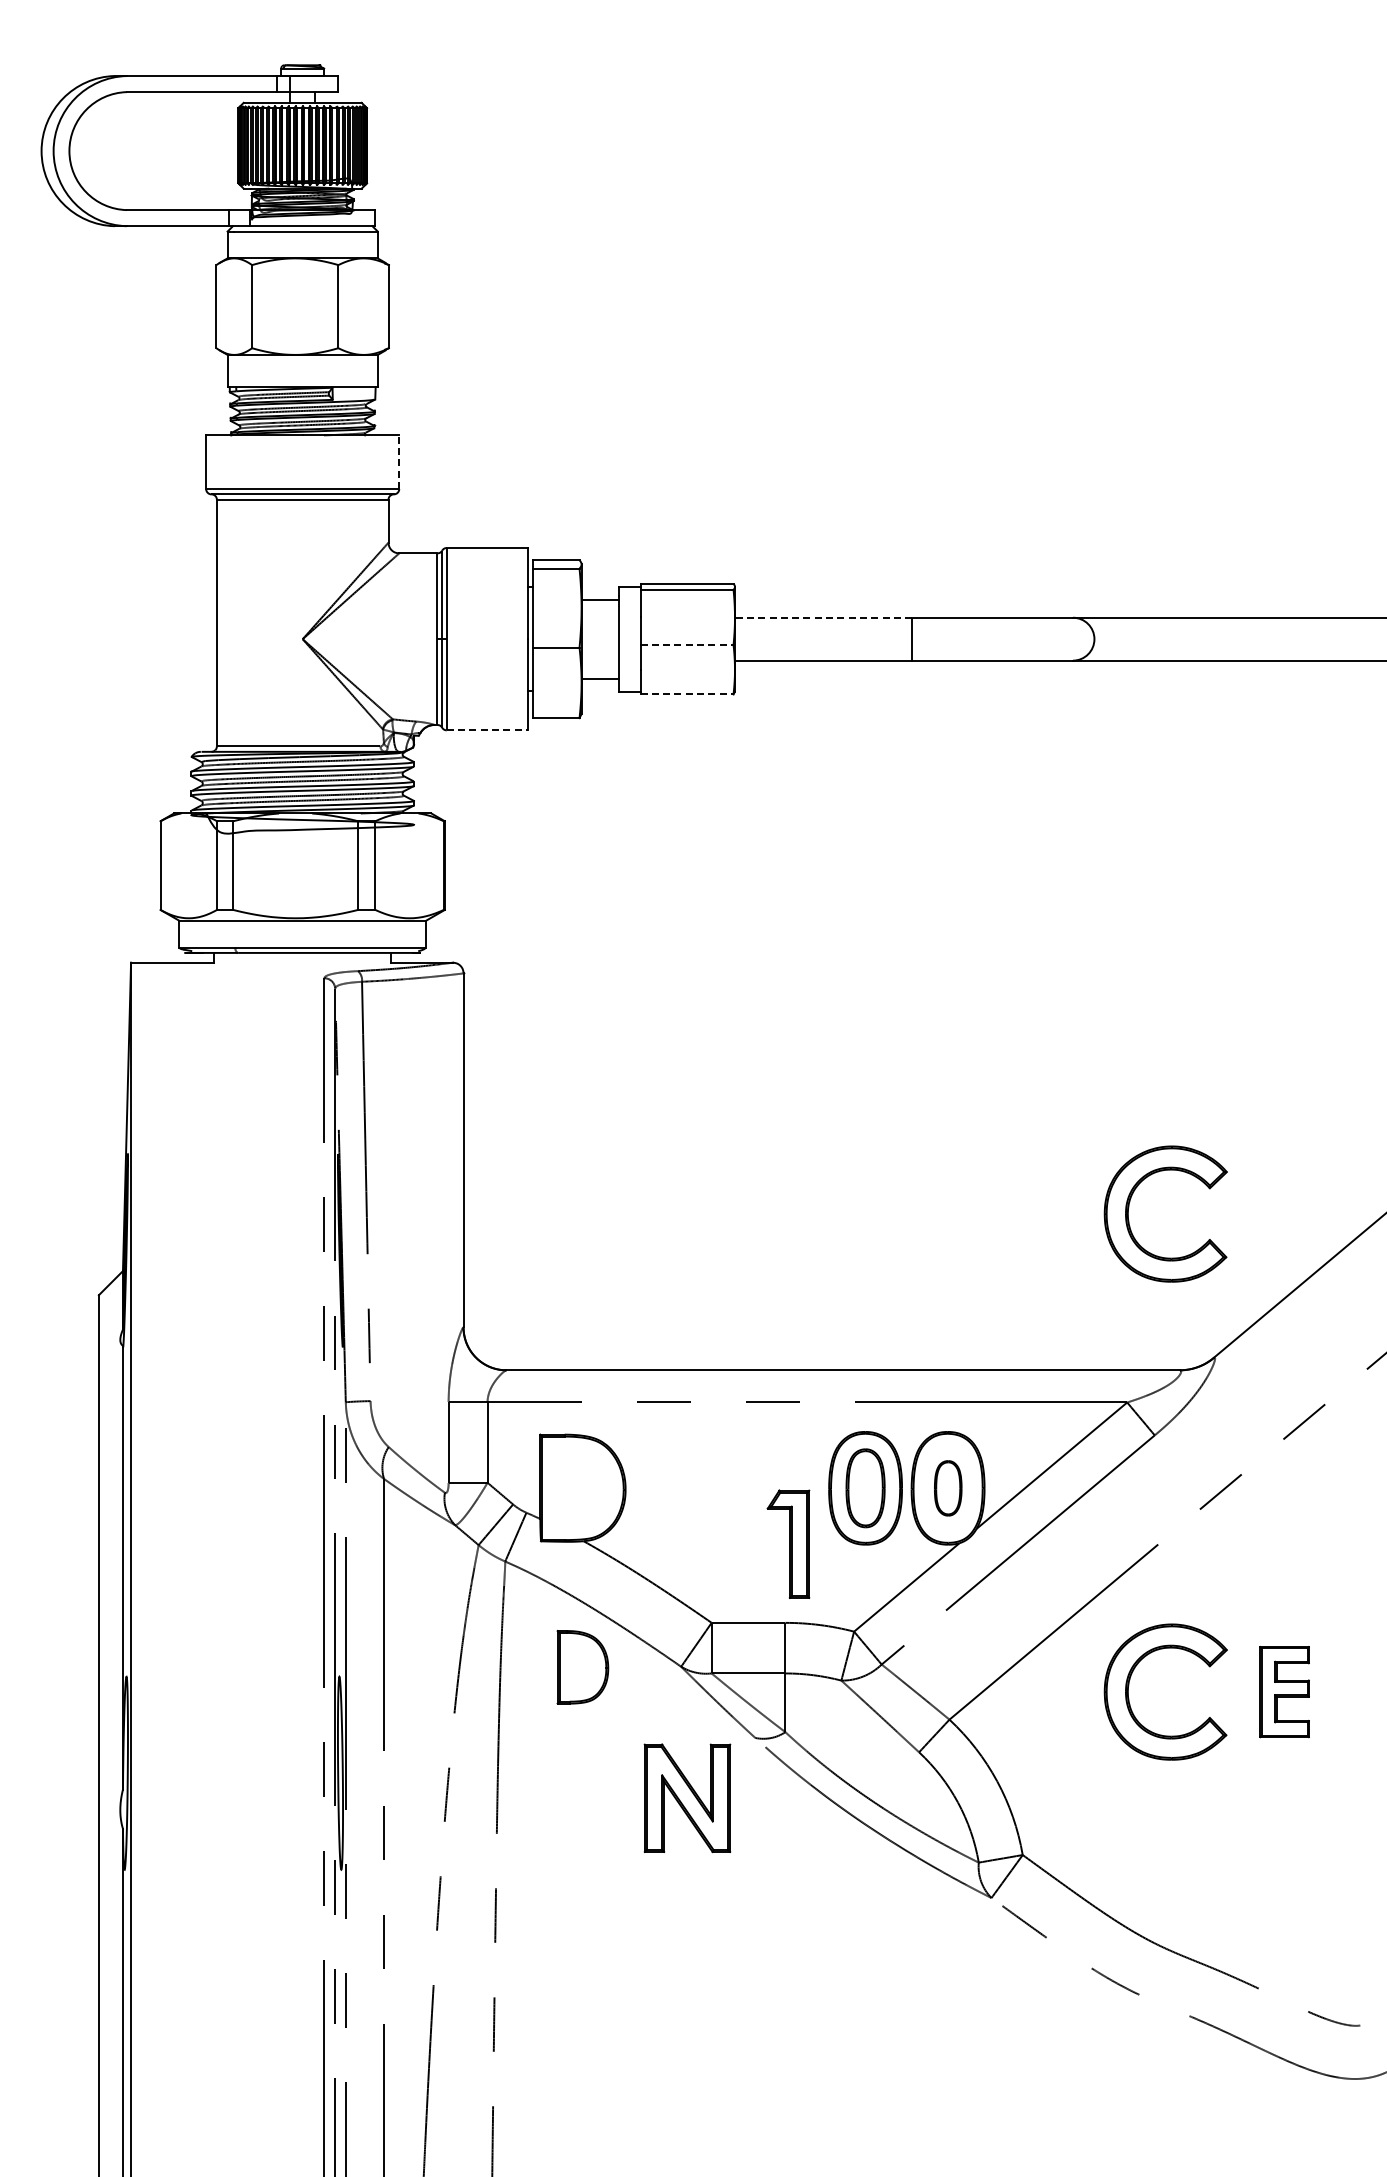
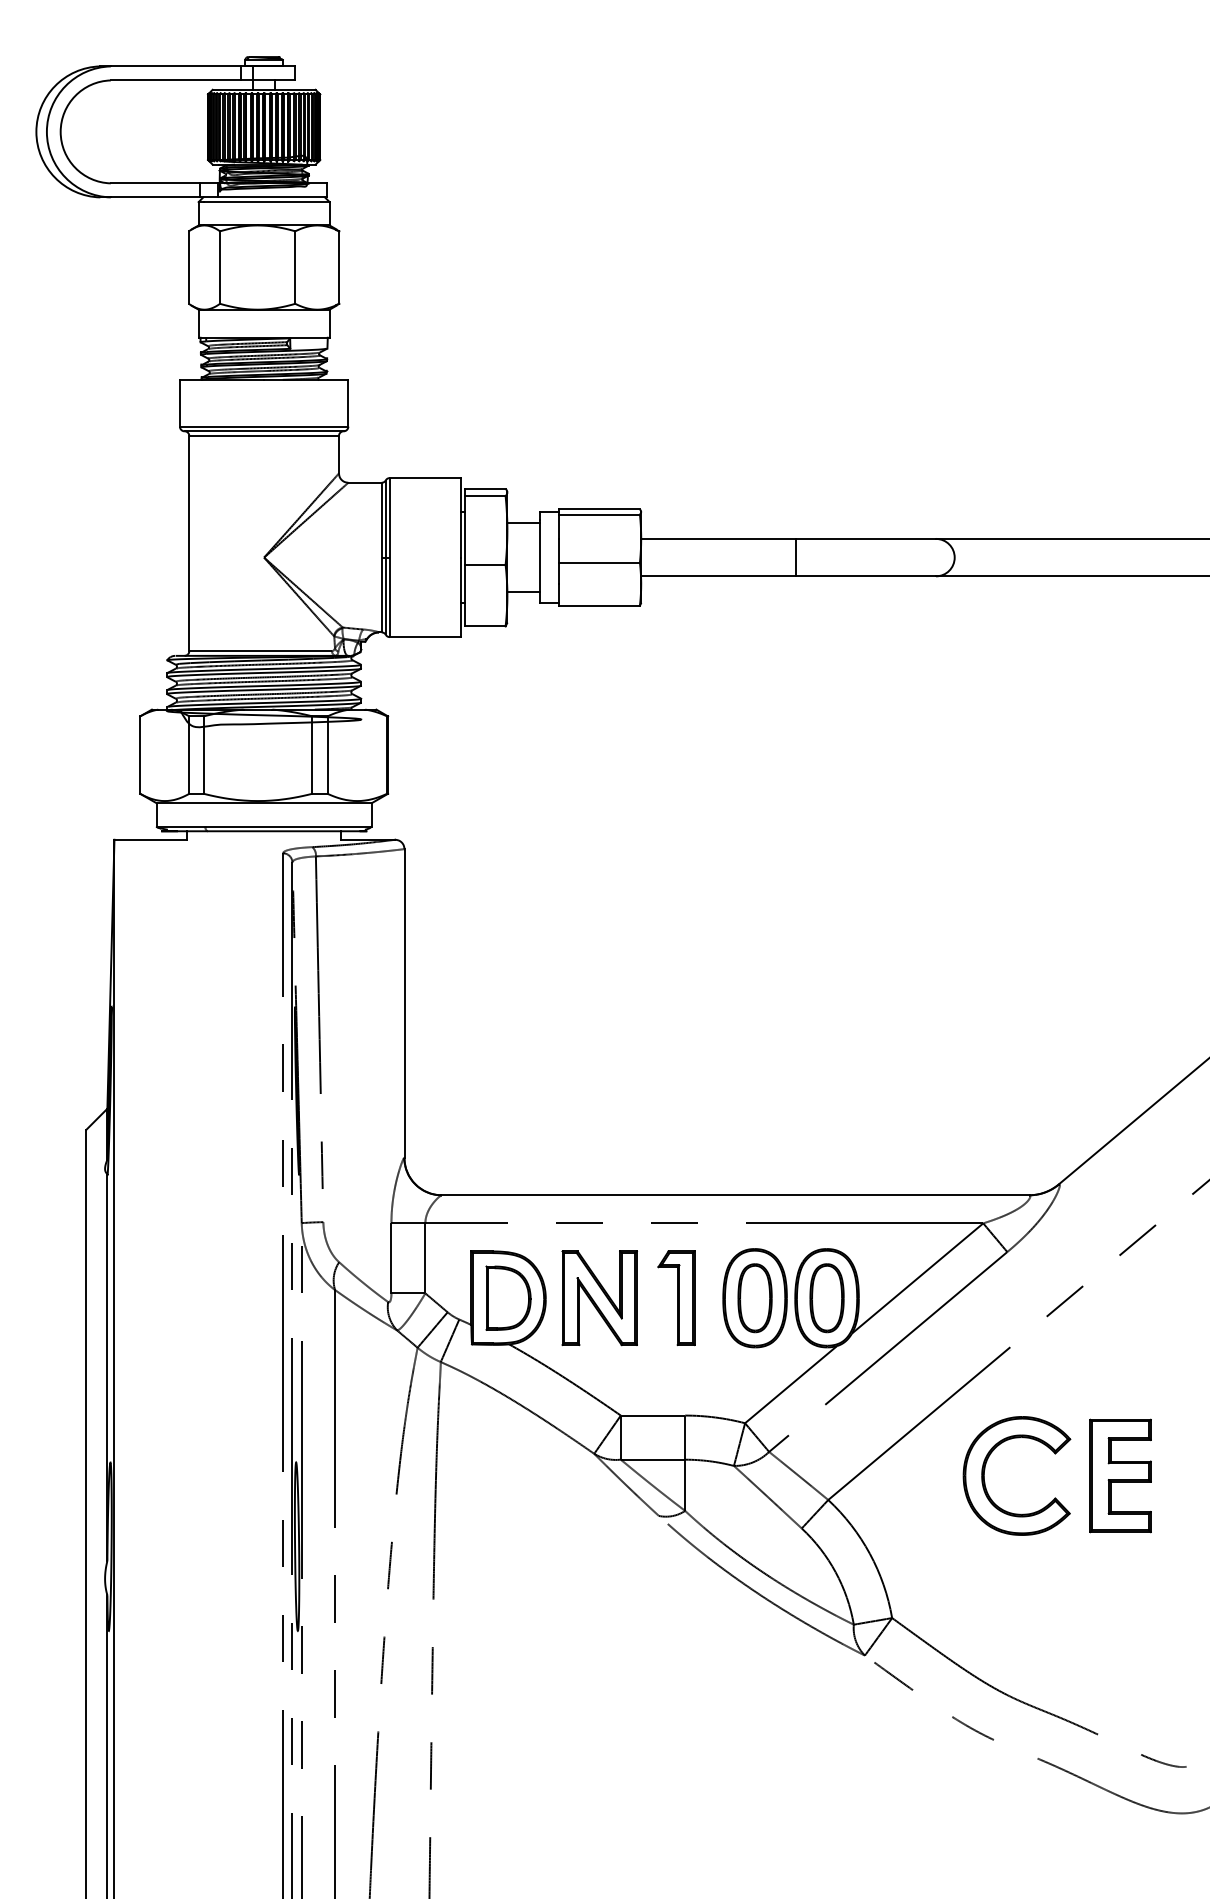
line: (399, 462) -> (348, 403), dashed -> solid
line: (823, 617) -> (718, 538), dashed -> solid
line: (687, 645) -> (599, 563), dashed -> solid
line: (687, 694) -> (599, 605), dashed -> solid
line: (487, 730) -> (425, 637), dashed -> solid
part: (1129, 1207) -> (985, 1053), removed
part: (948, 1488) -> (827, 1298), size x1.43
part: (788, 1543) -> (676, 1297), moved
part: (582, 1667) -> (508, 1298), moved
part: (1284, 1691) -> (1120, 1475), size x1.43
part: (687, 1798) -> (599, 1298), moved

